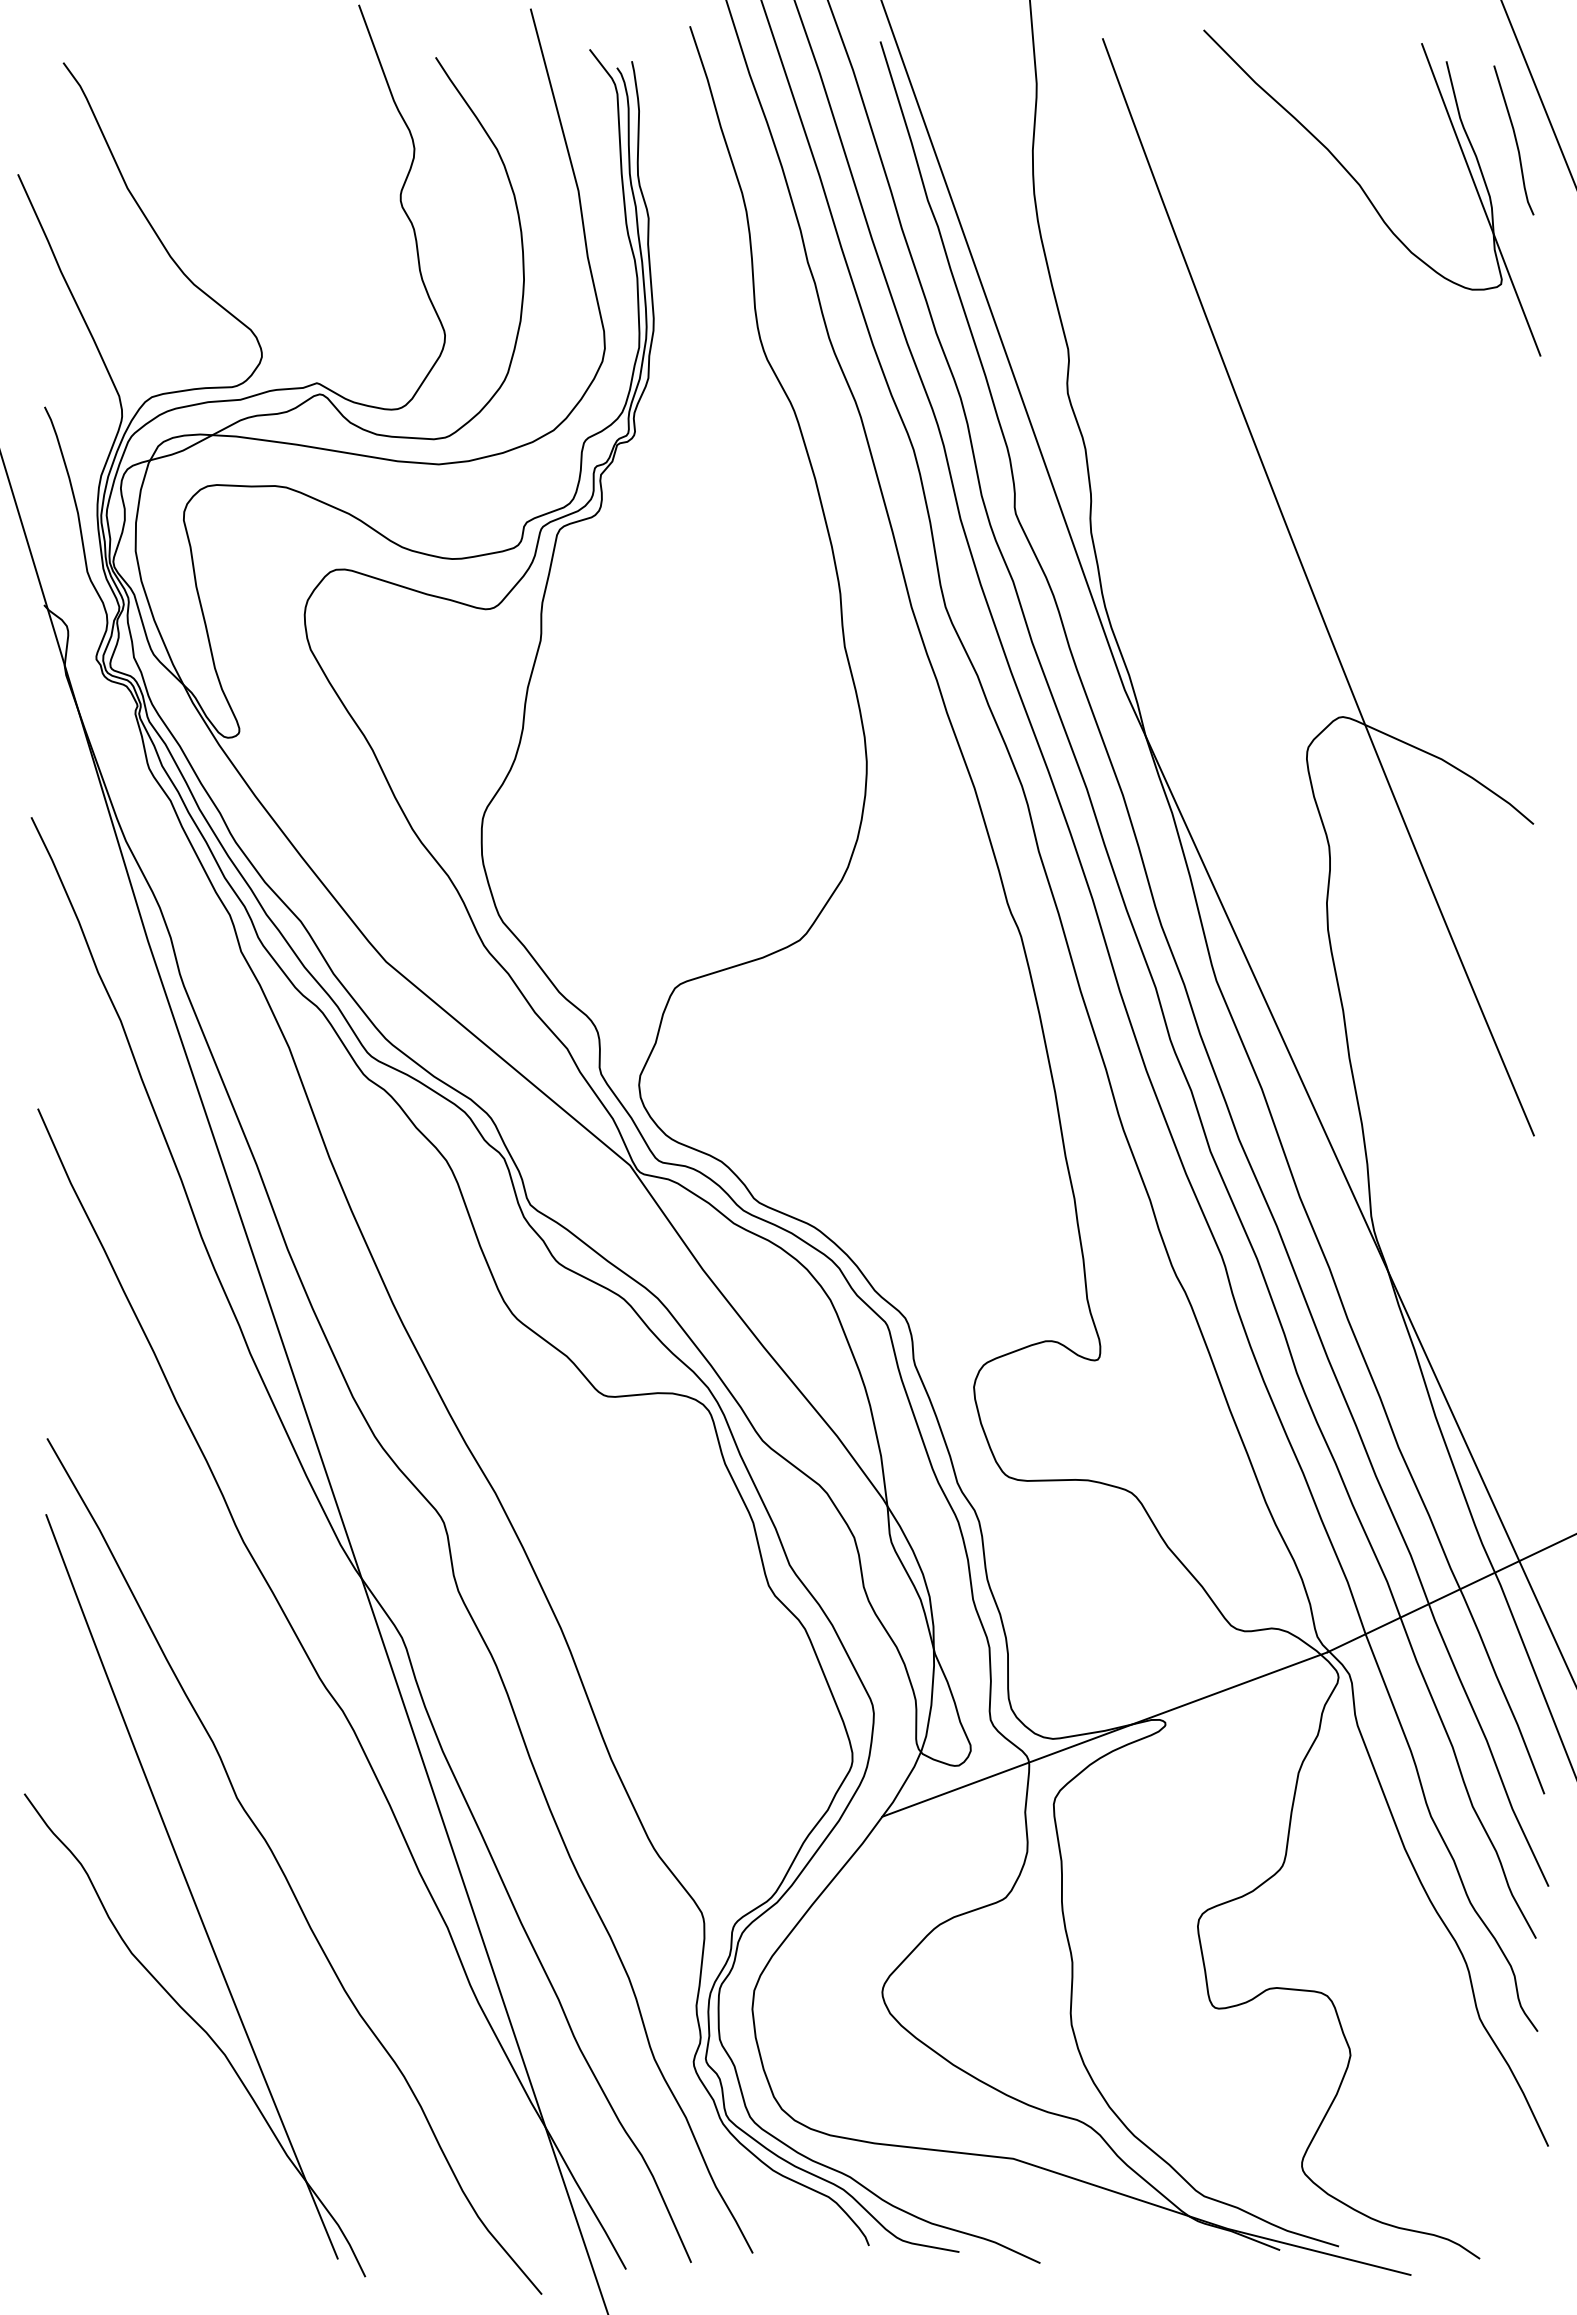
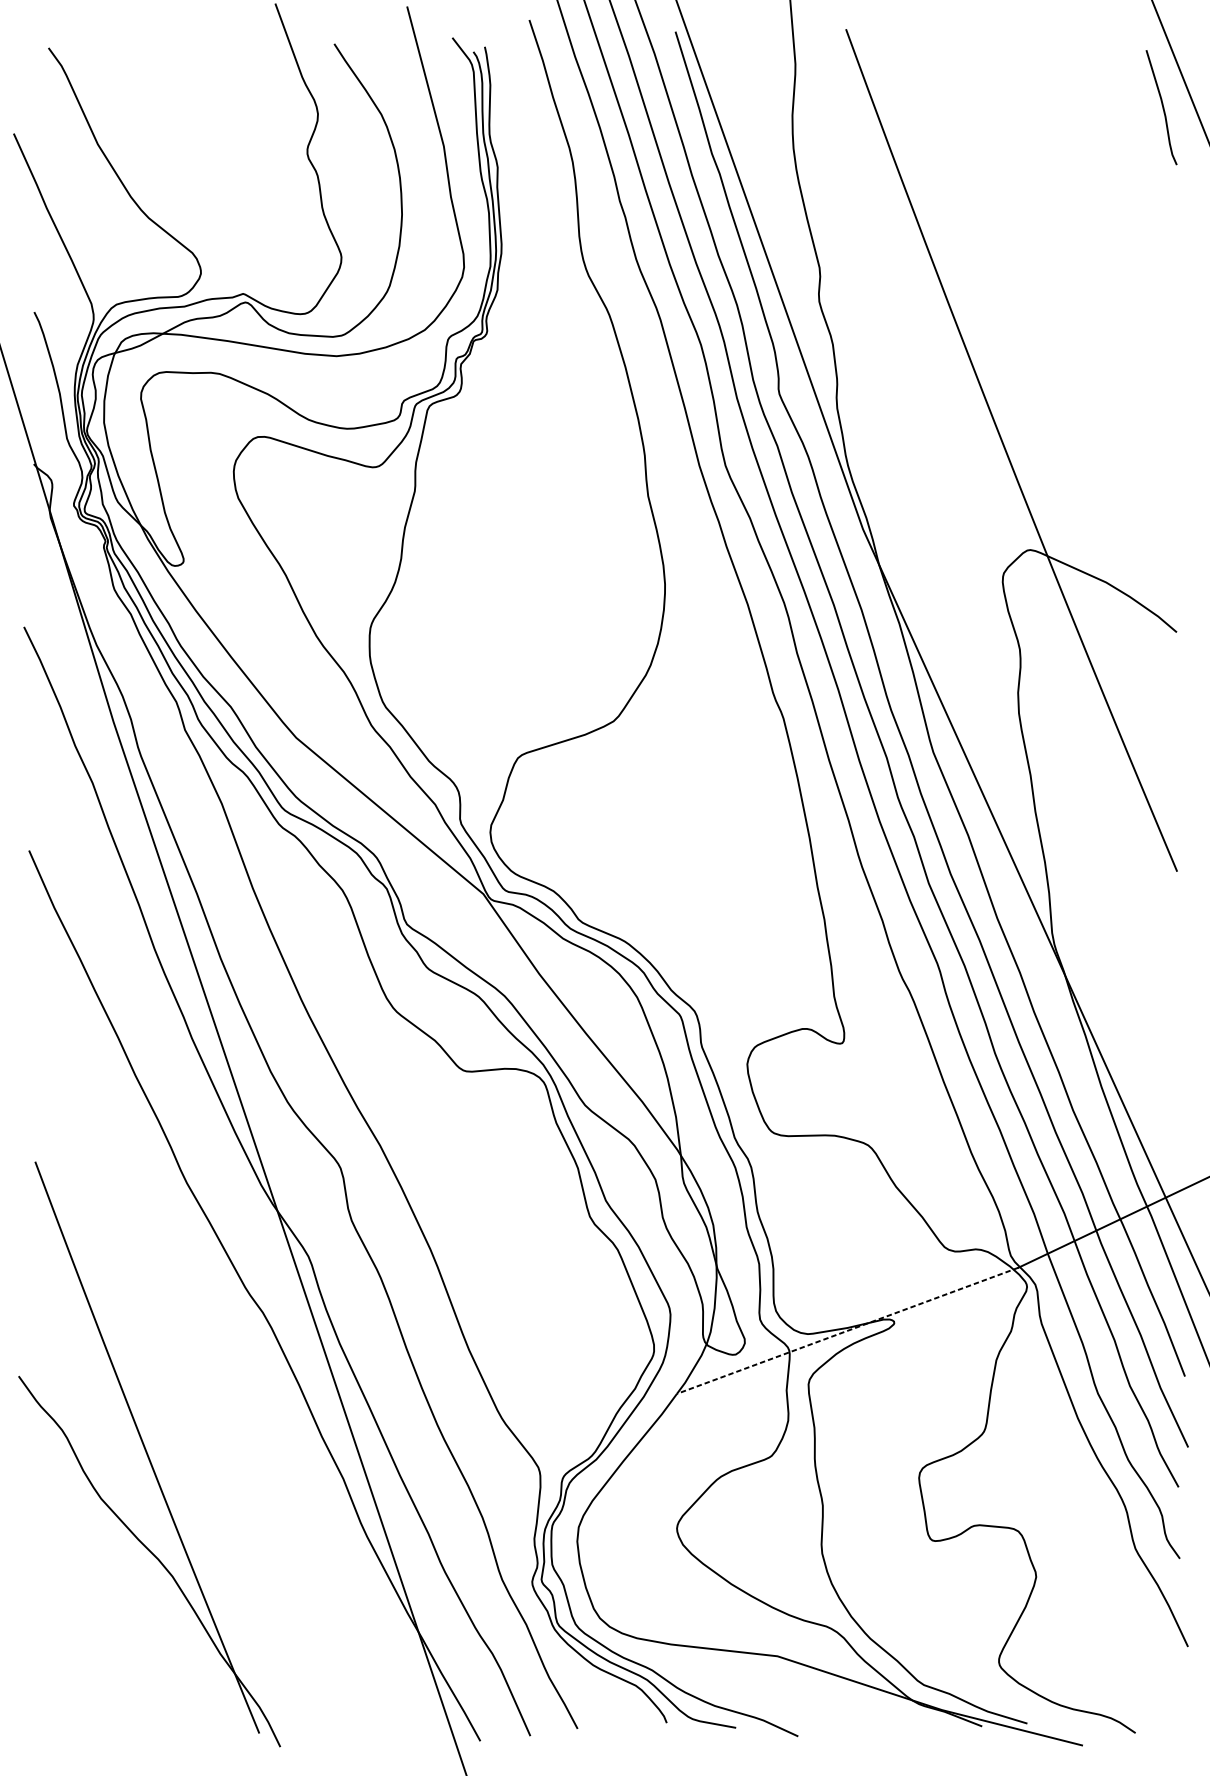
part: (1372, 192) -> (1053, 147), removed
line: (1104, 1734) -> (847, 1330), solid -> dashed
curve: (284, 1872) -> (218, 1436), removed

